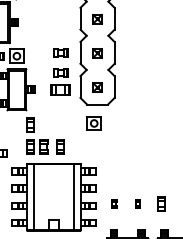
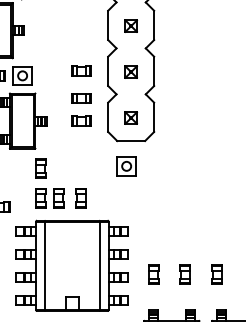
part: (60, 89) -> (81, 120), size x0.71
part: (114, 203) -> (153, 274), size x1.67
part: (137, 203) -> (184, 274), size x1.67

